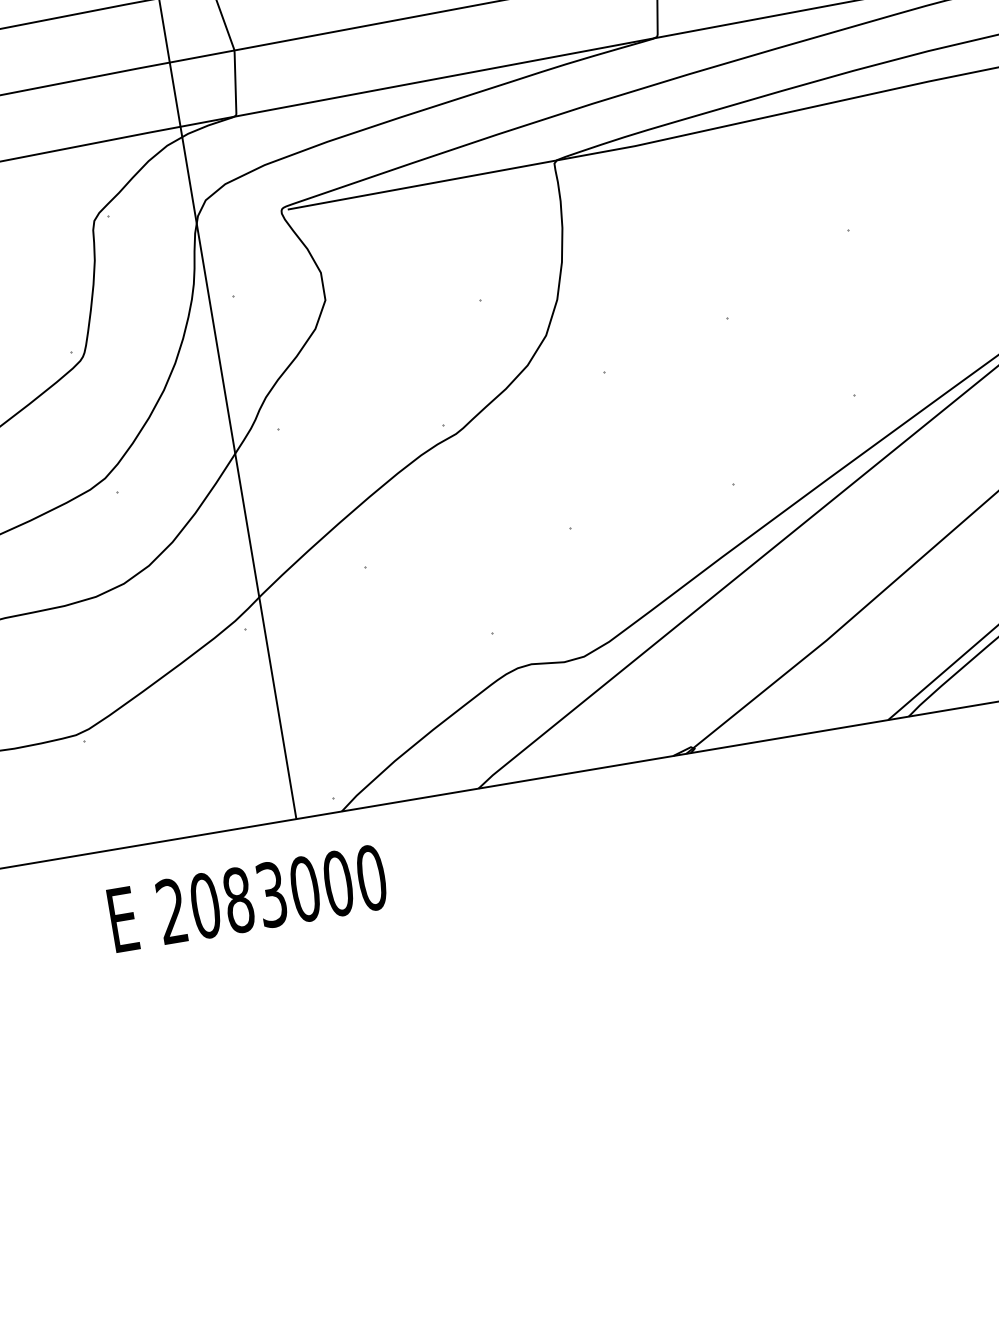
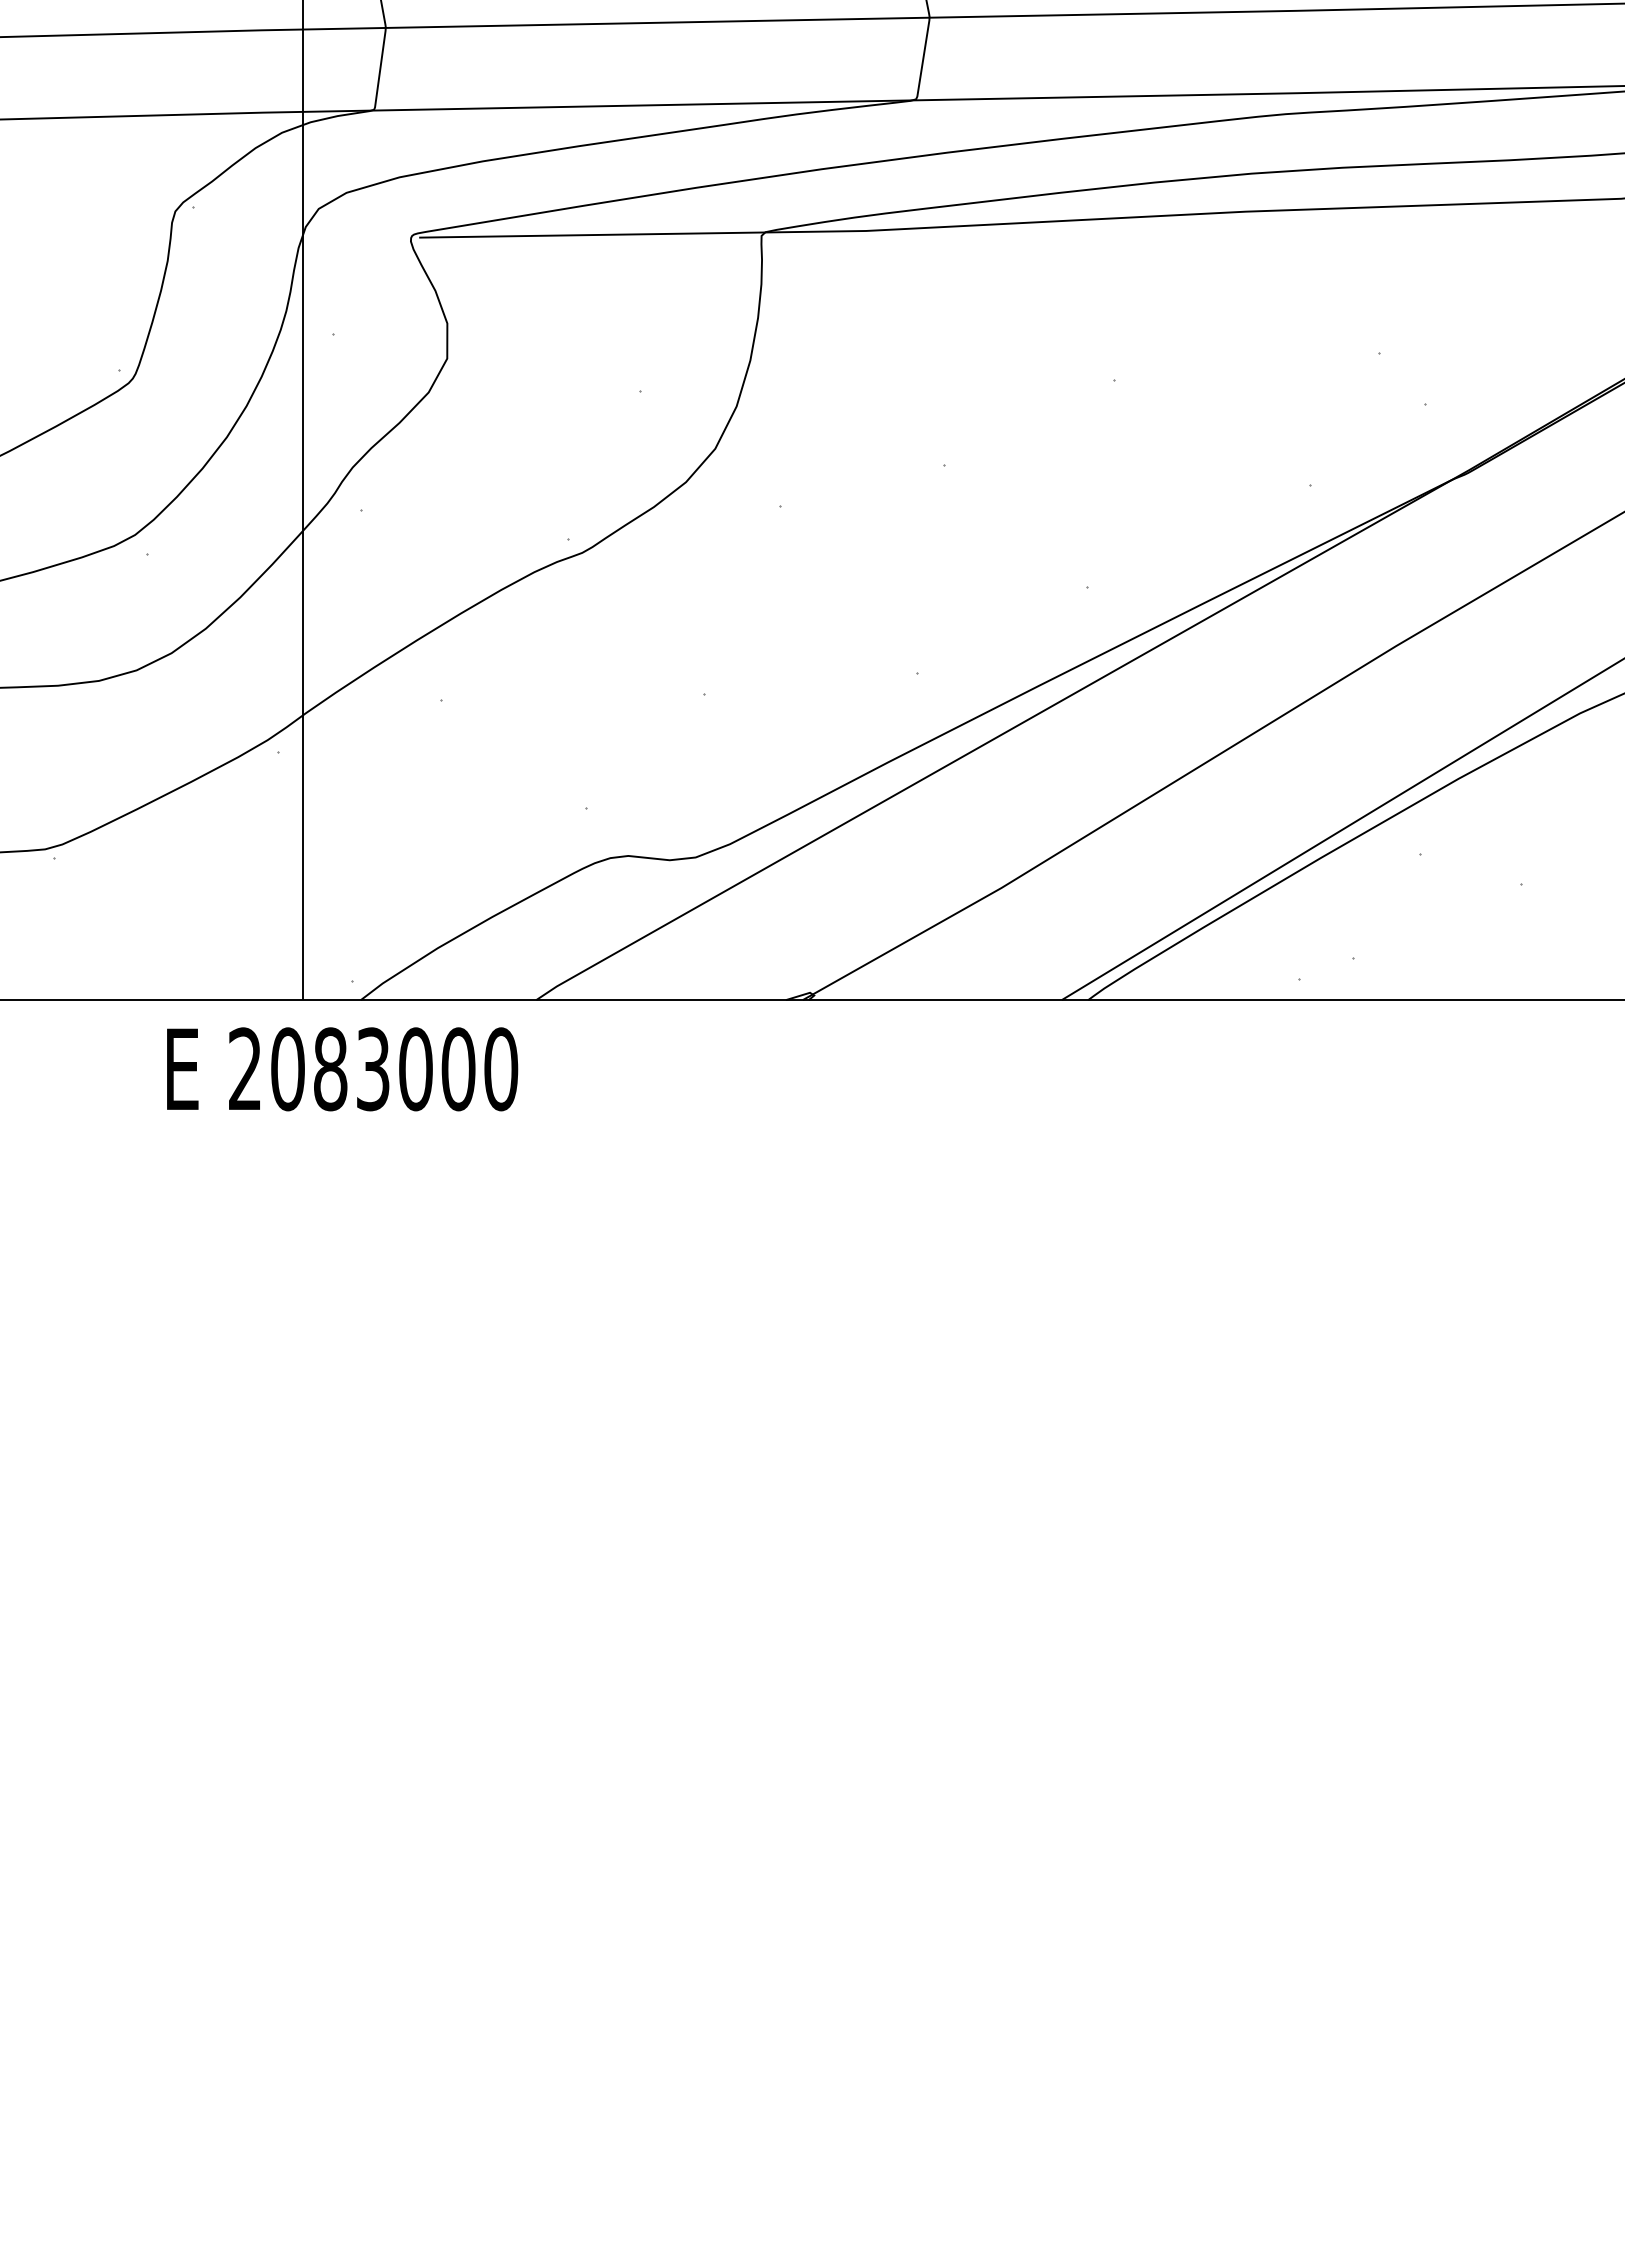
text: (247, 898) -> (342, 1069), moved

